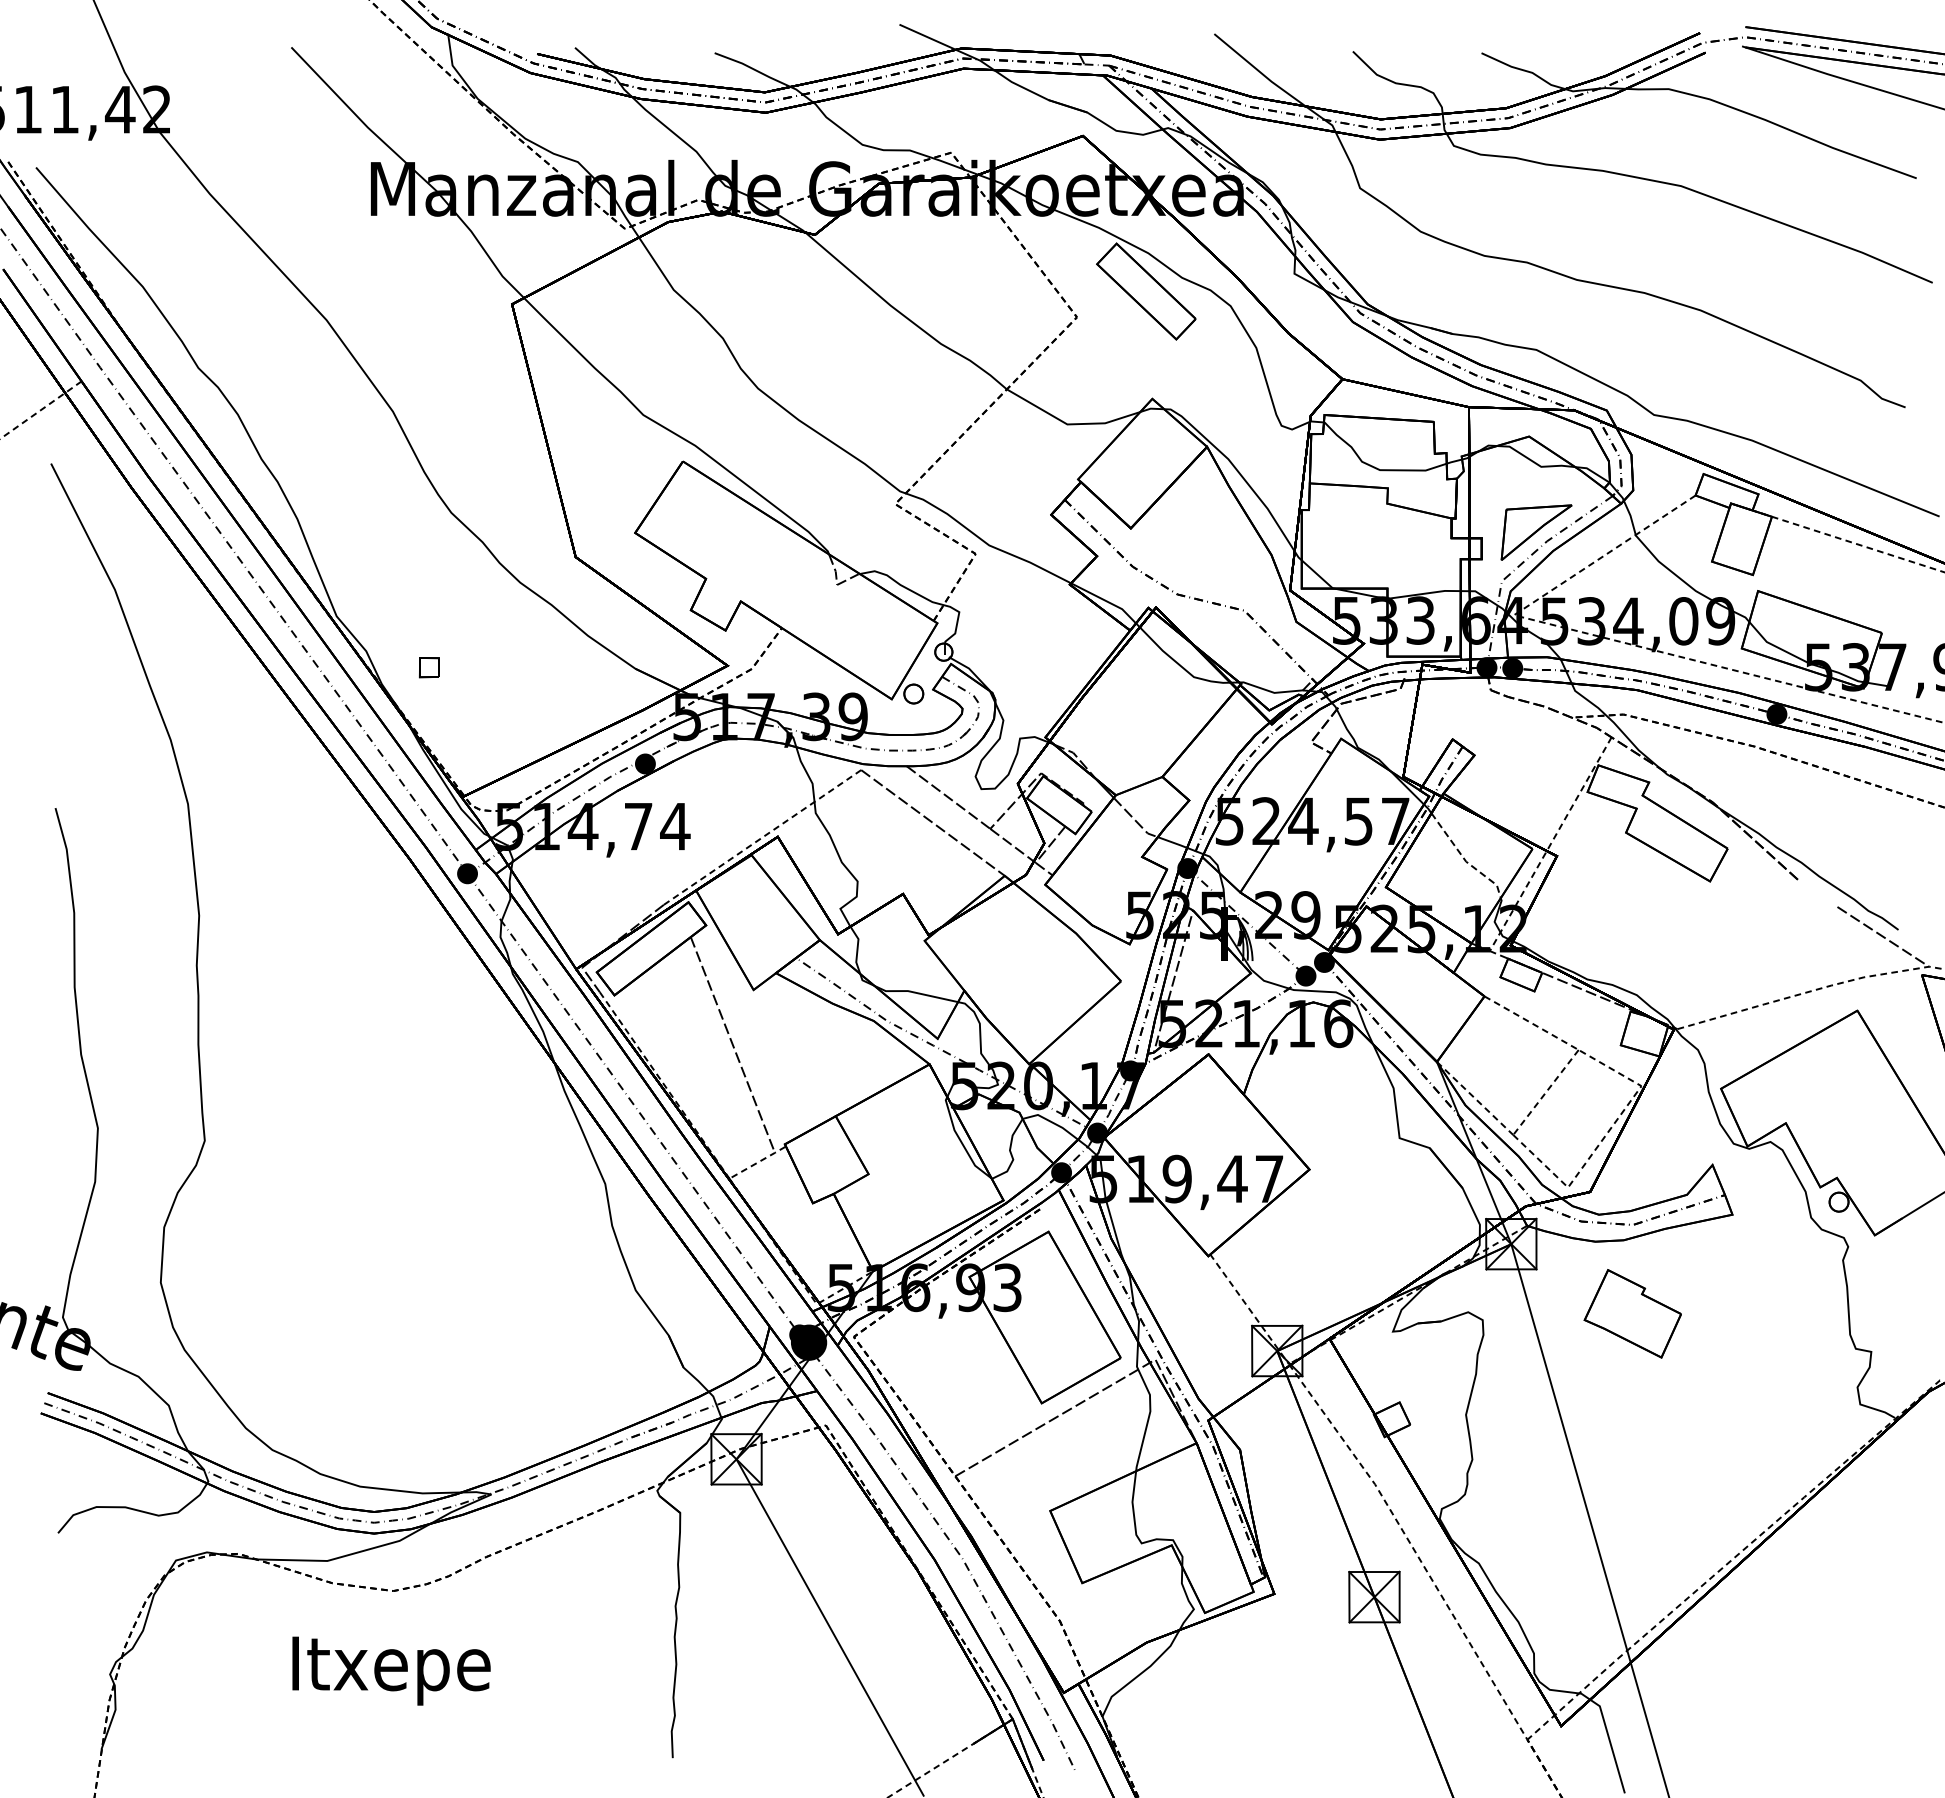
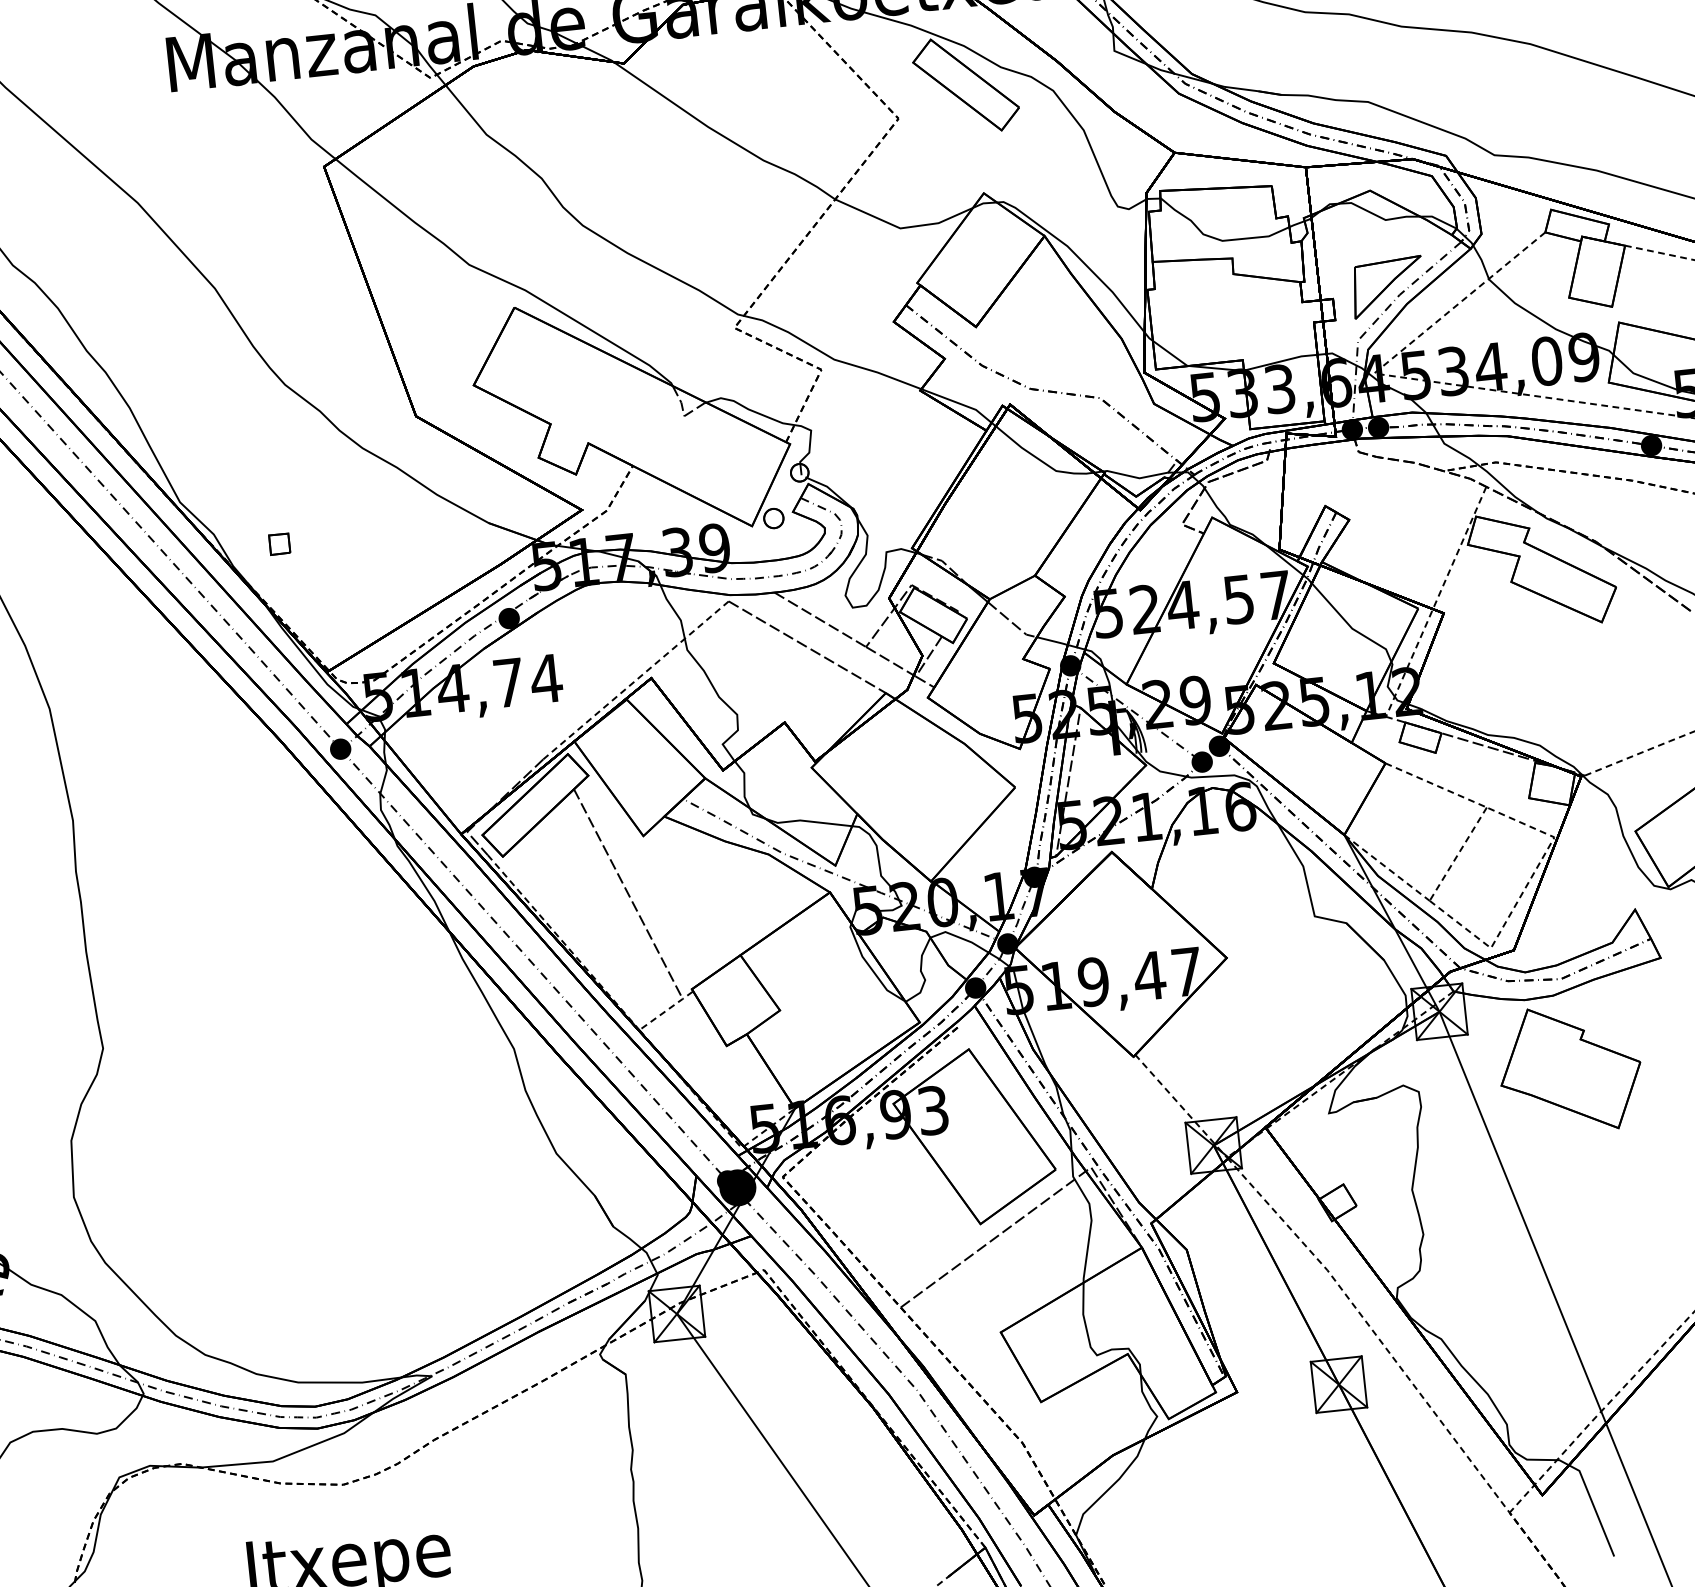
line: (1465, 860) -> (1351, 627), dashed -> solid
part: (1632, 1313) -> (1569, 1068), size x1.43

